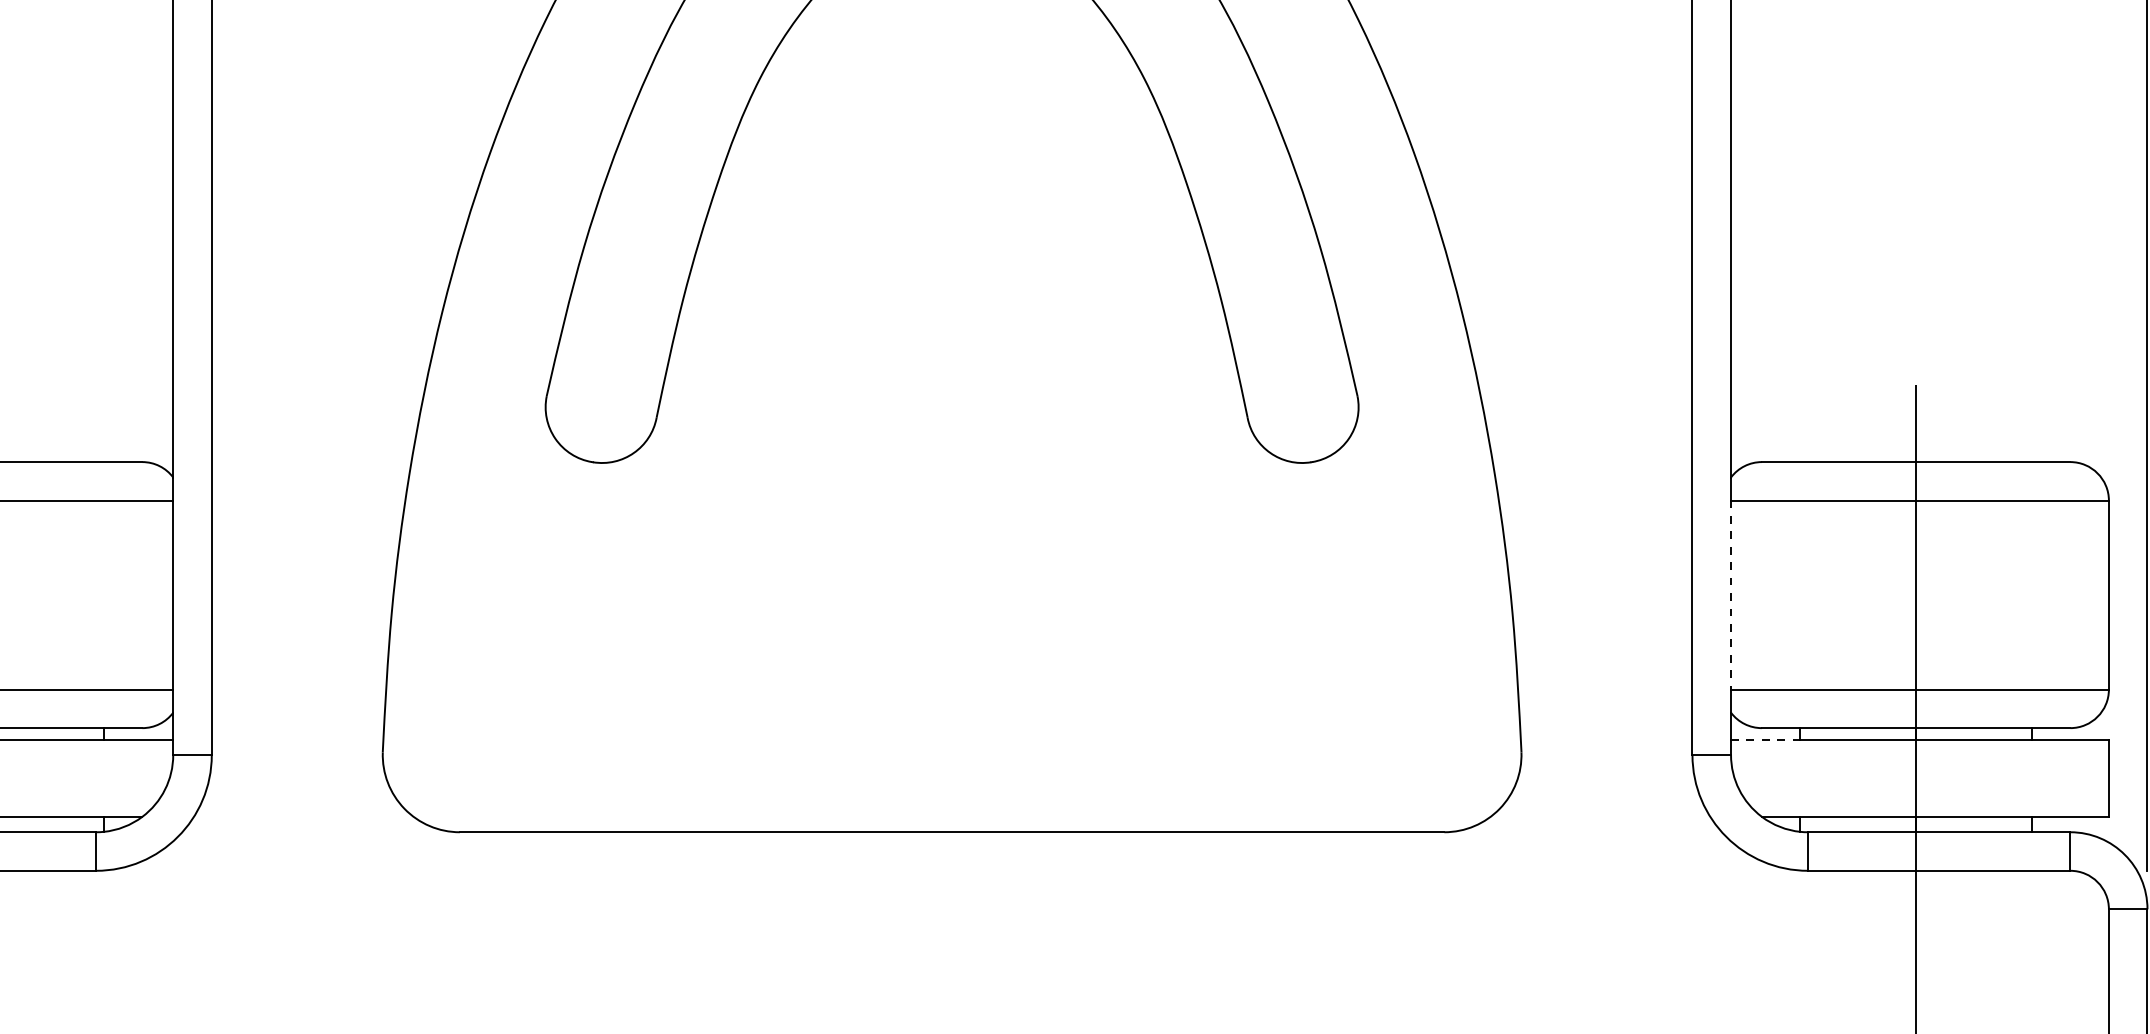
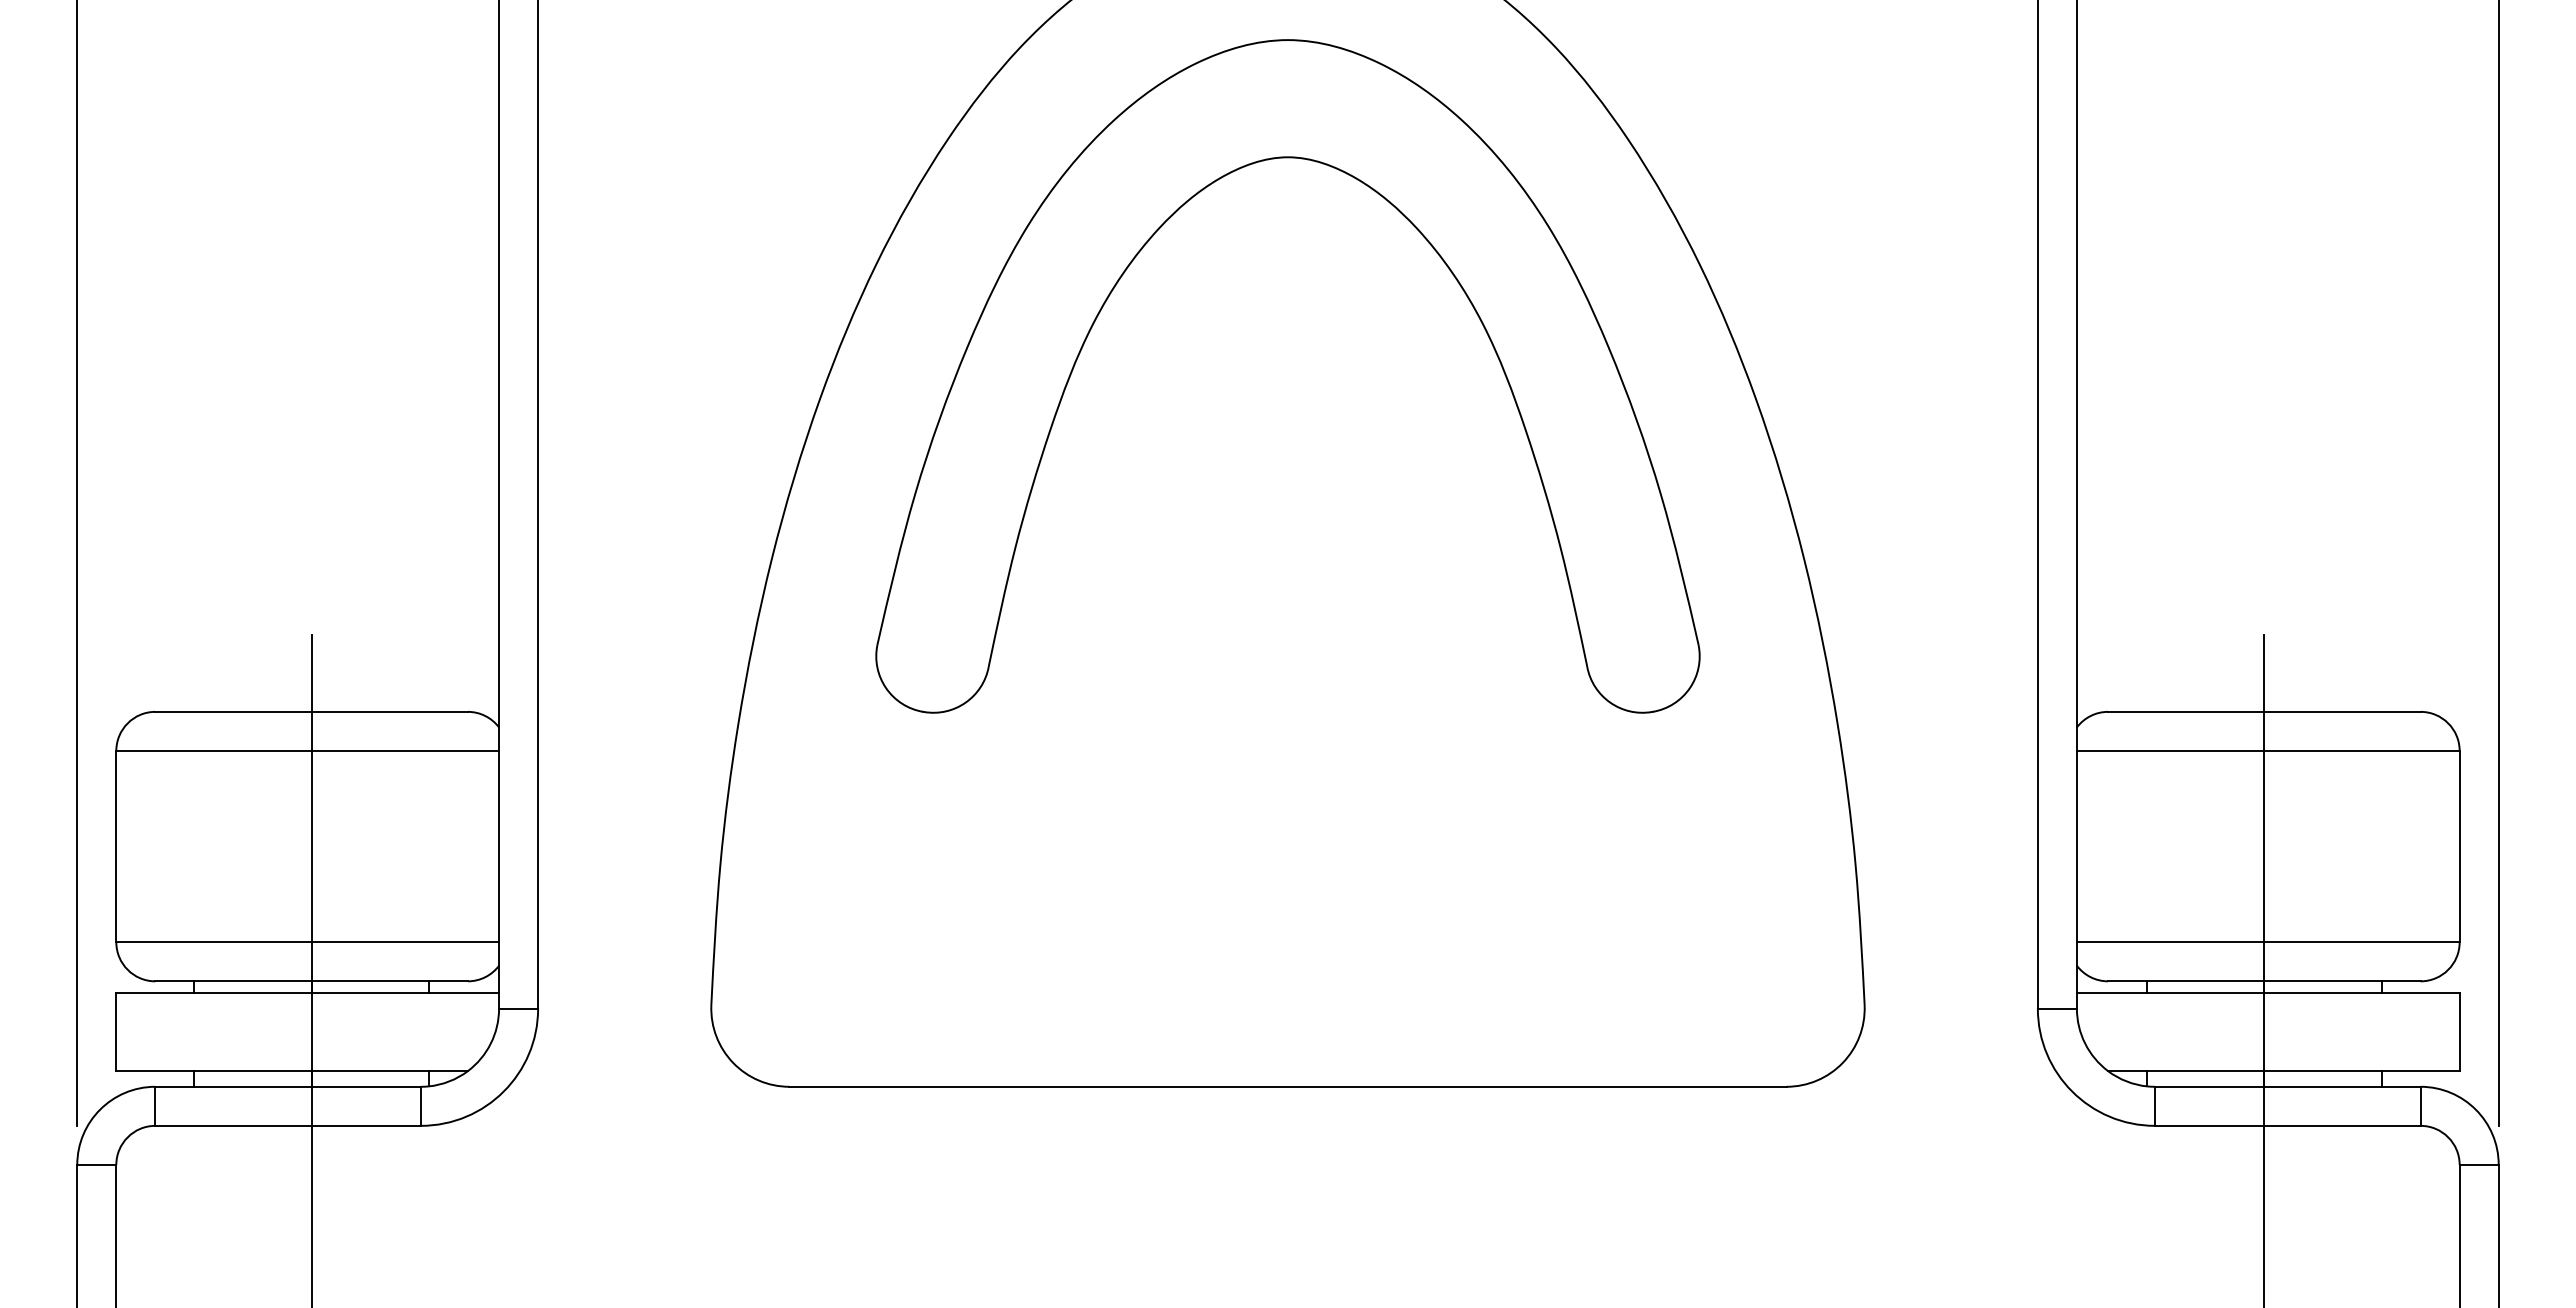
line: (1730, 595) -> (2076, 846), dashed -> solid
line: (1765, 740) -> (2111, 993), dashed -> solid

